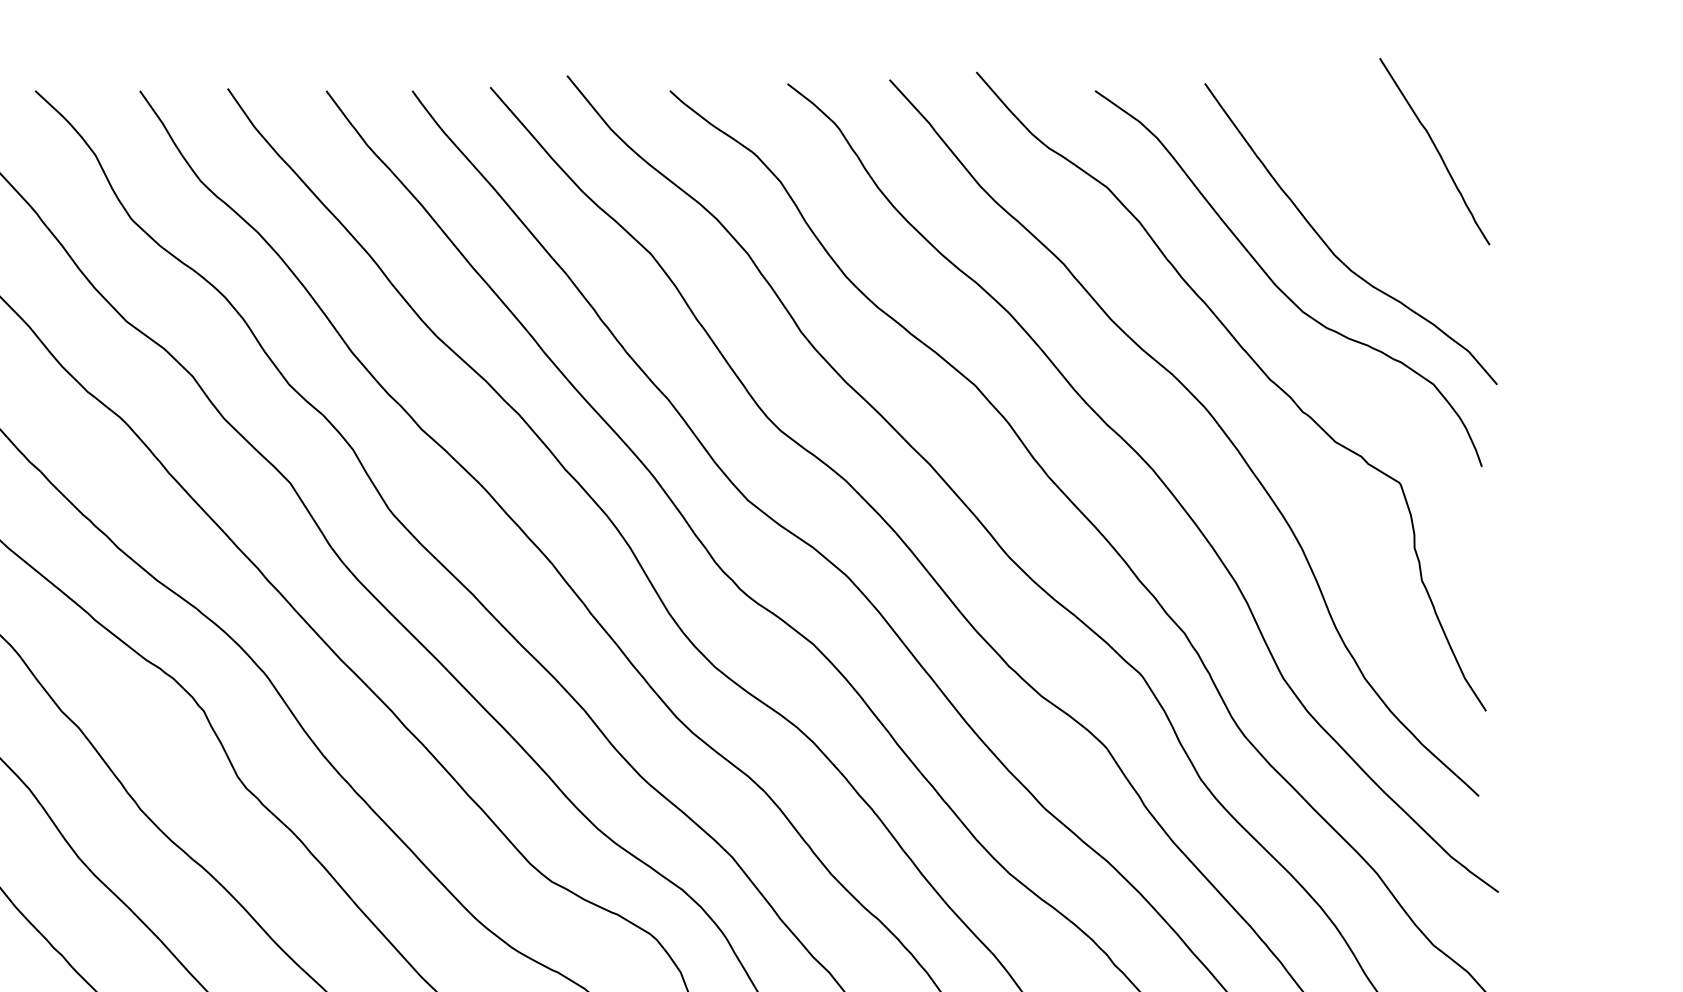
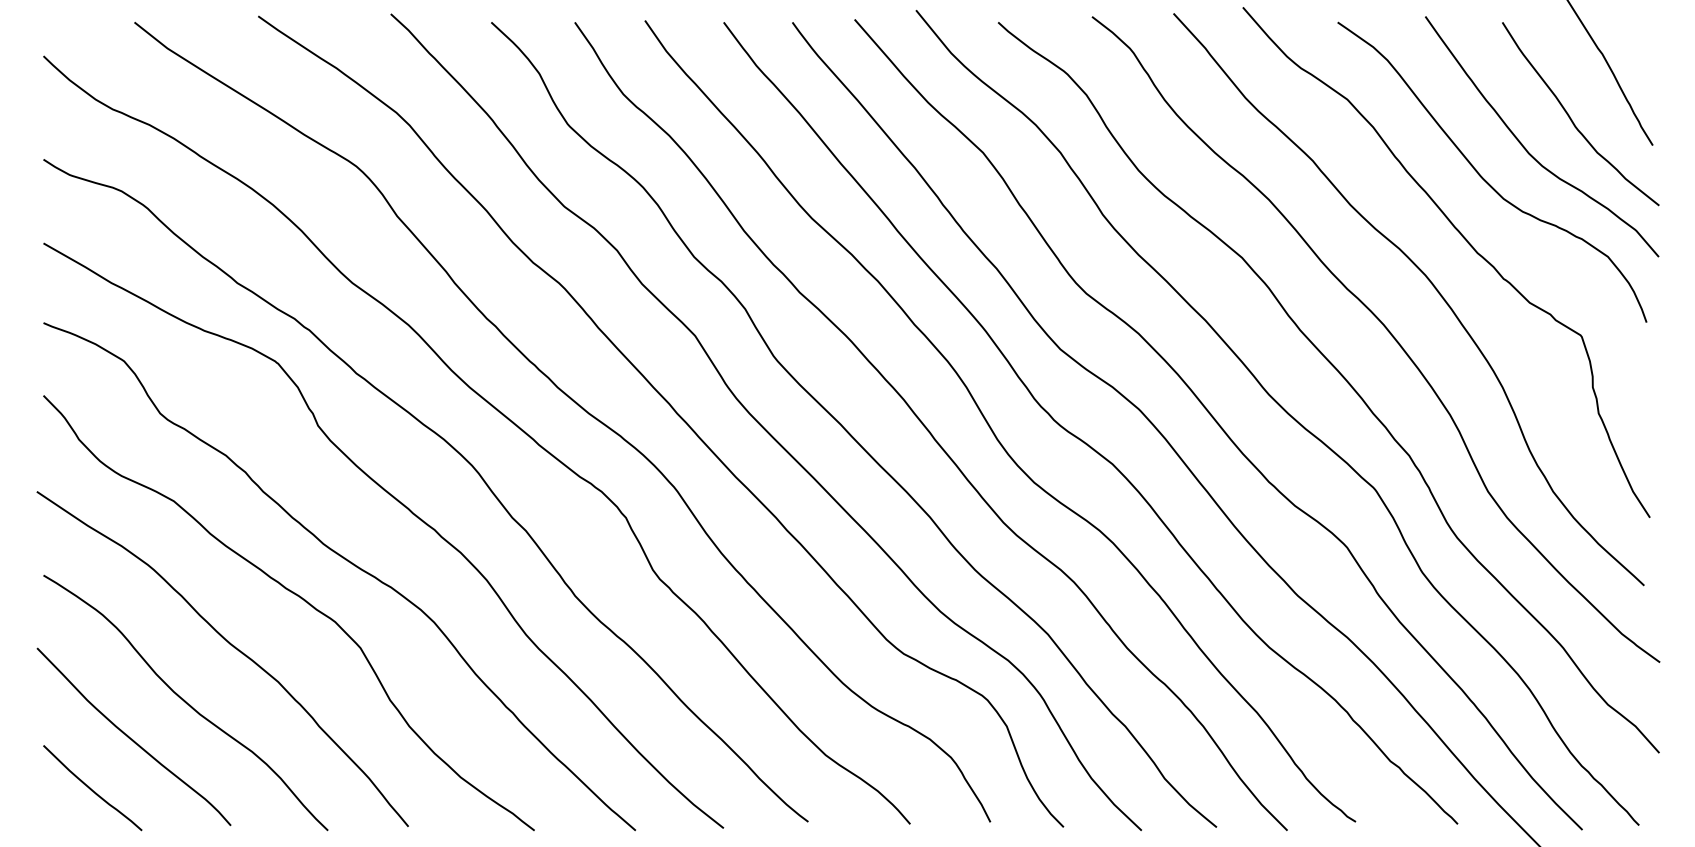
curve: (1389, 212) -> (1572, 119), added

